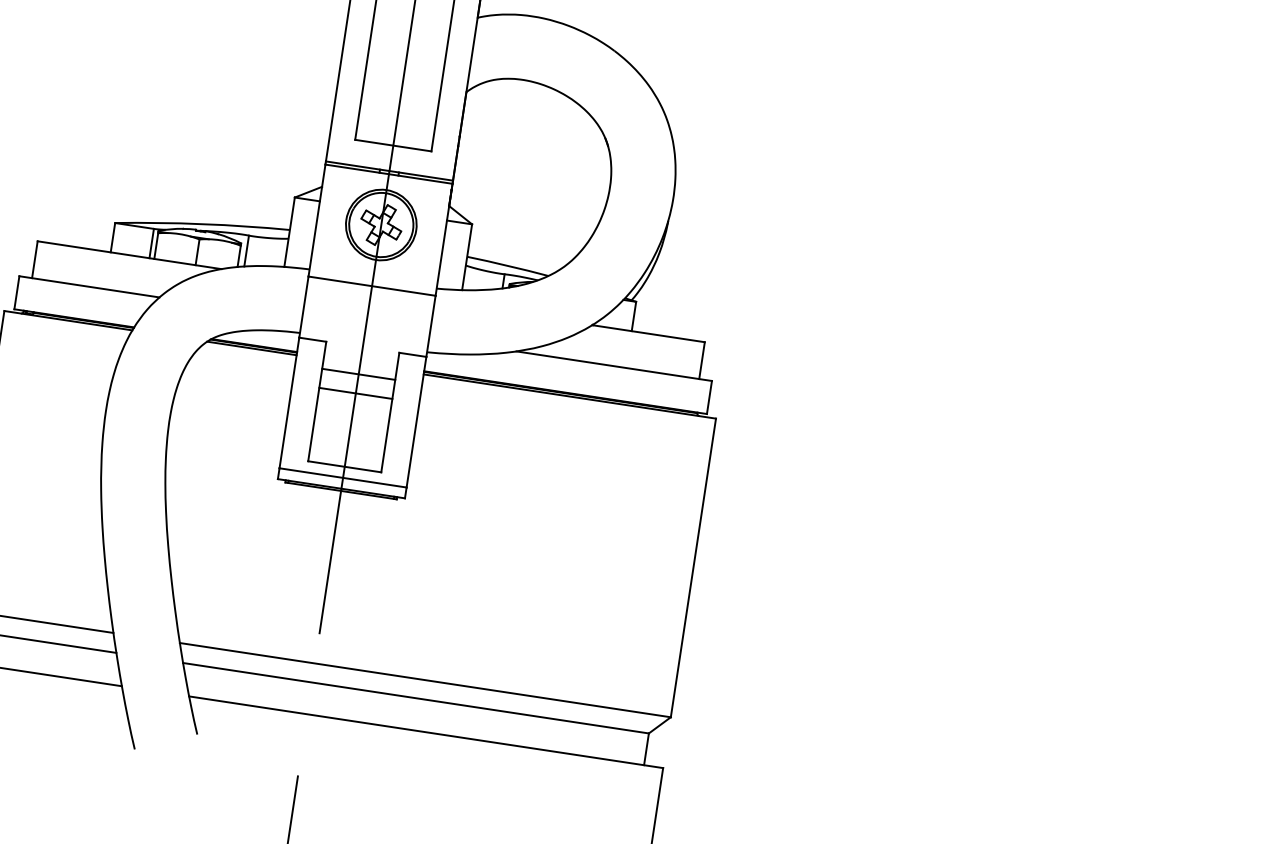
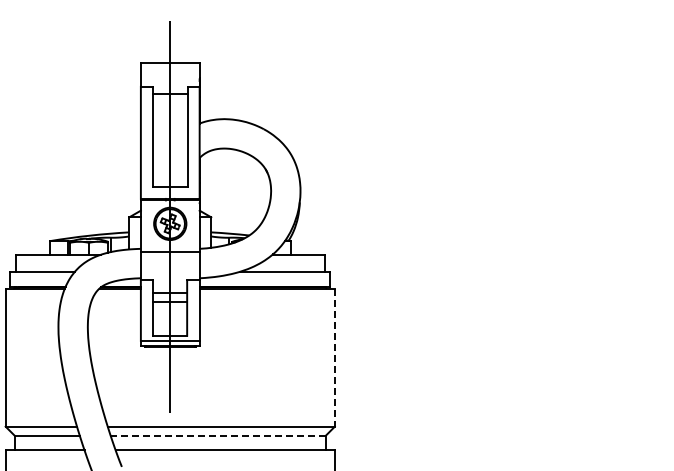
line: (692, 569) -> (334, 358), solid -> dashed
line: (416, 698) -> (218, 435), solid -> dashed

